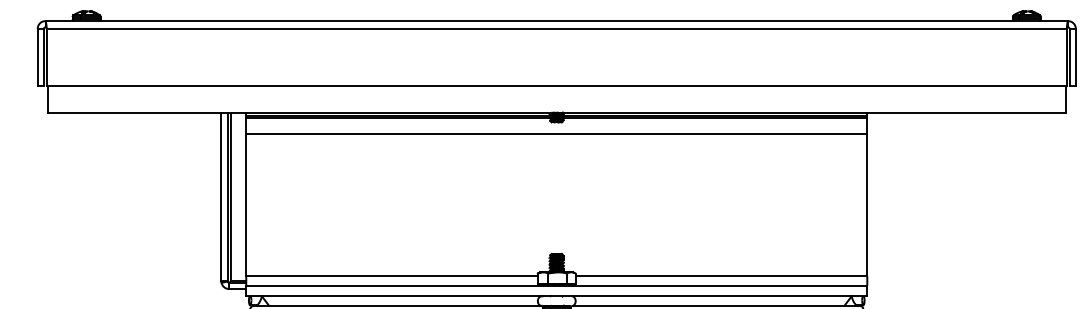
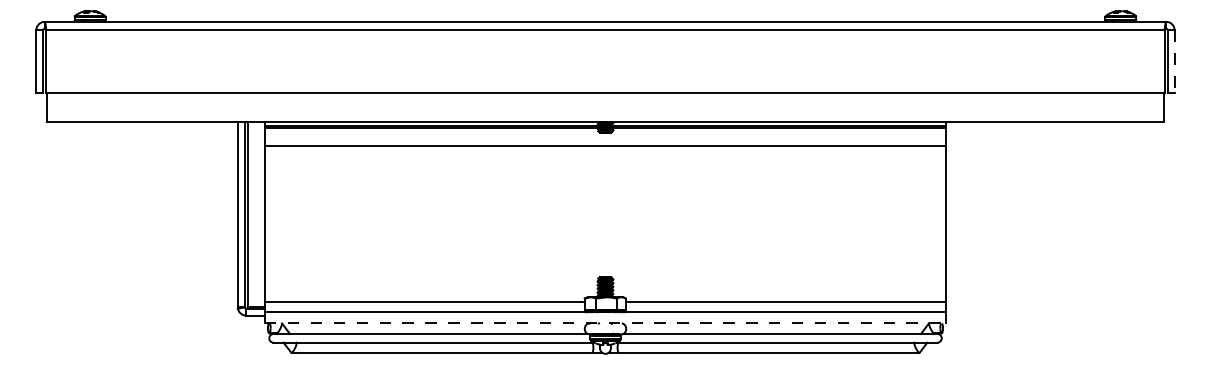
line: (1075, 57) -> (1174, 61), solid -> dashed
line: (557, 296) -> (606, 323), solid -> dashed

